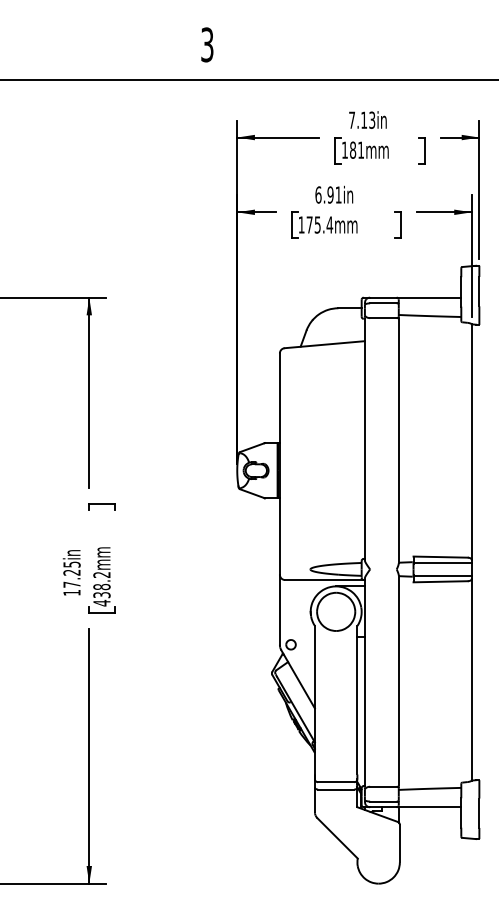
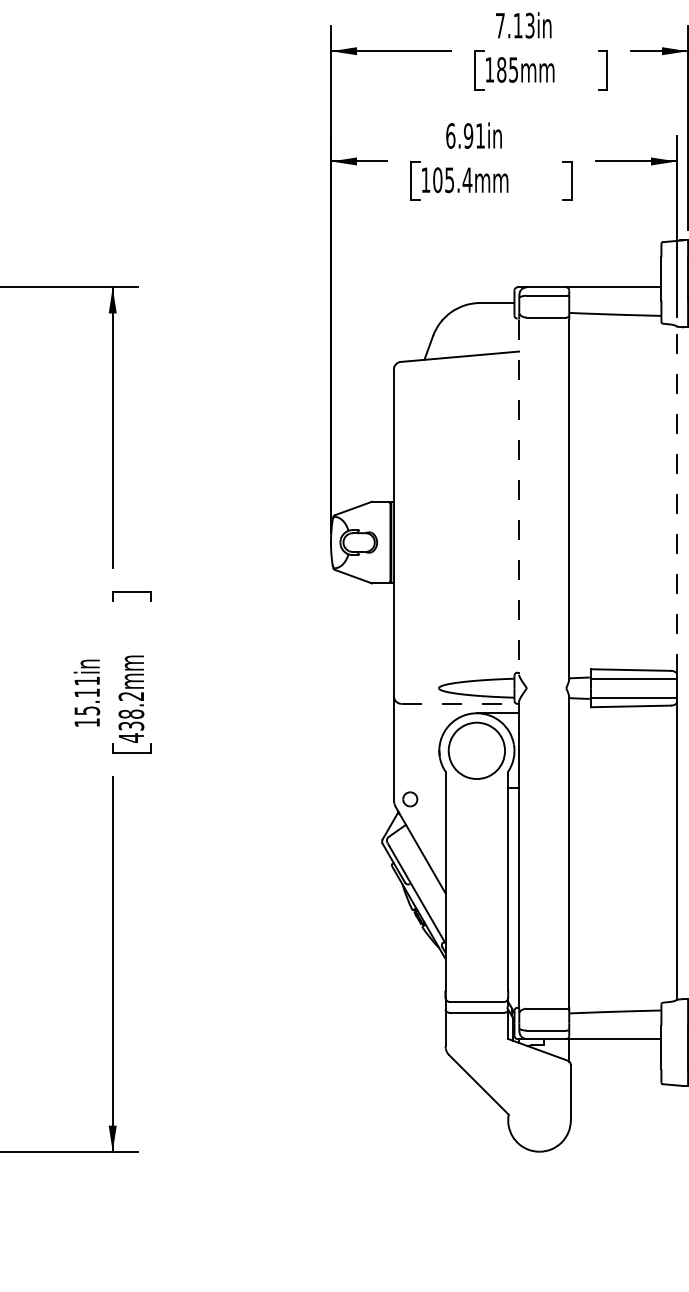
text: (360, 149) -> (512, 68), 181mm -> 185mm
text: (309, 224) -> (437, 179), 175.4mm -> 105.4mm
line: (364, 440) -> (518, 498), solid -> dashed
line: (471, 442) -> (676, 501), solid -> dashed
text: (71, 574) -> (86, 695), 17.25in -> 15.11in
line: (324, 580) -> (459, 704), solid -> dashed

